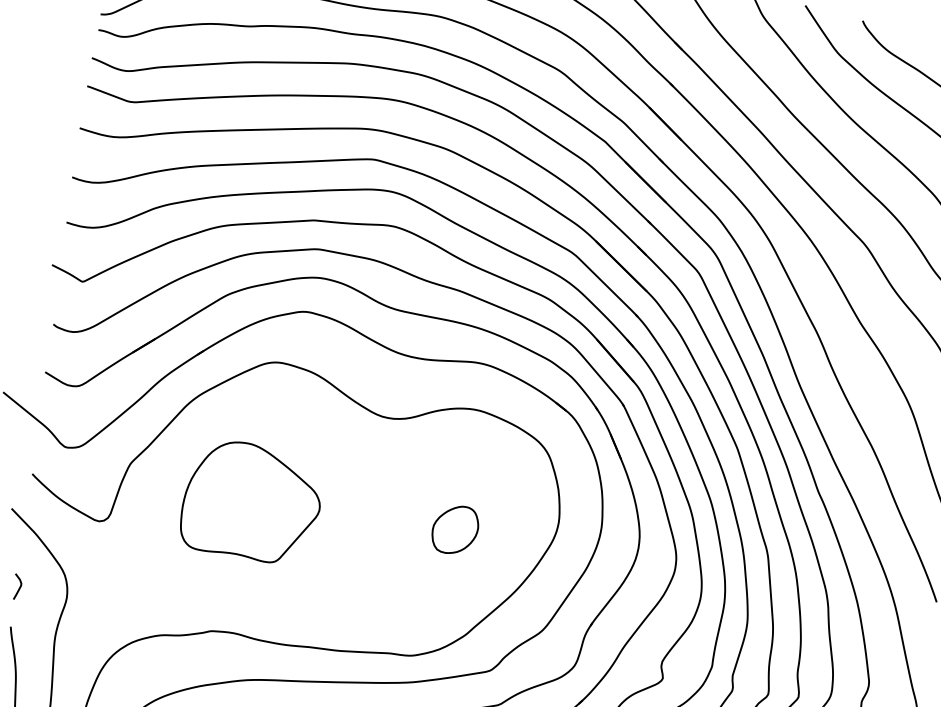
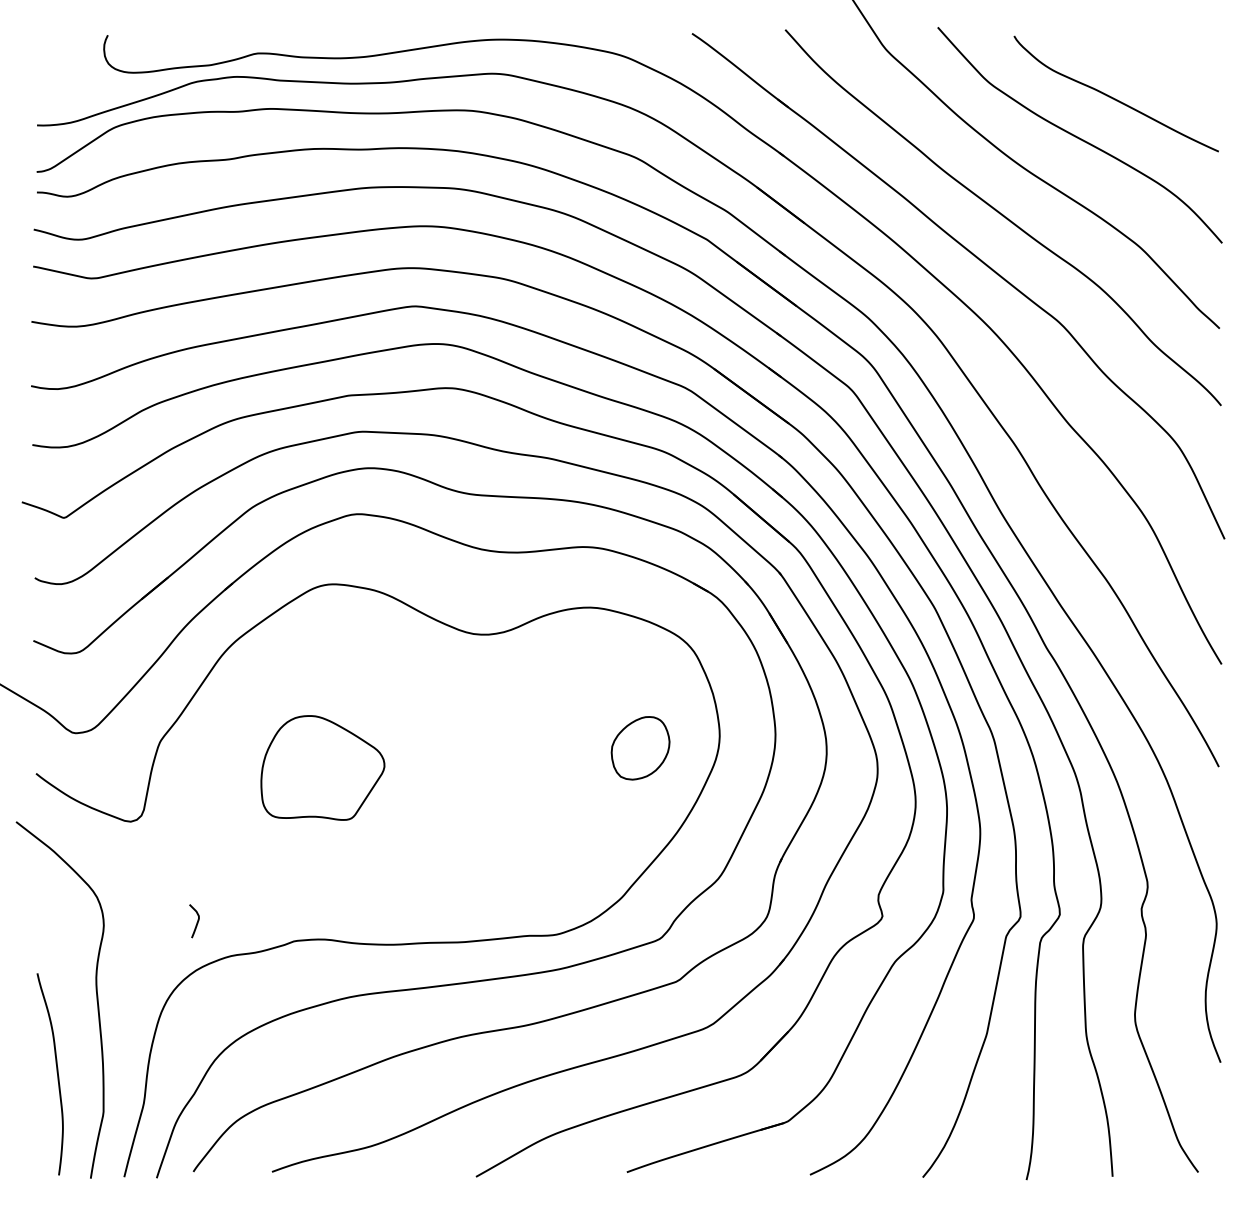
part: (251, 501) -> (322, 767), size x0.7
part: (455, 530) -> (640, 748), moved
curve: (18, 588) -> (196, 922), moved

